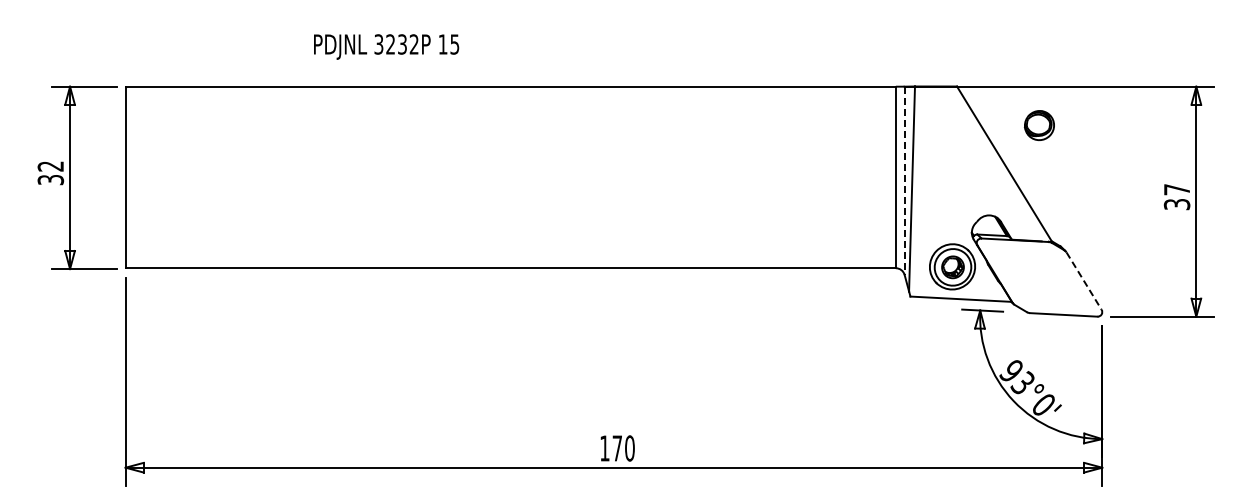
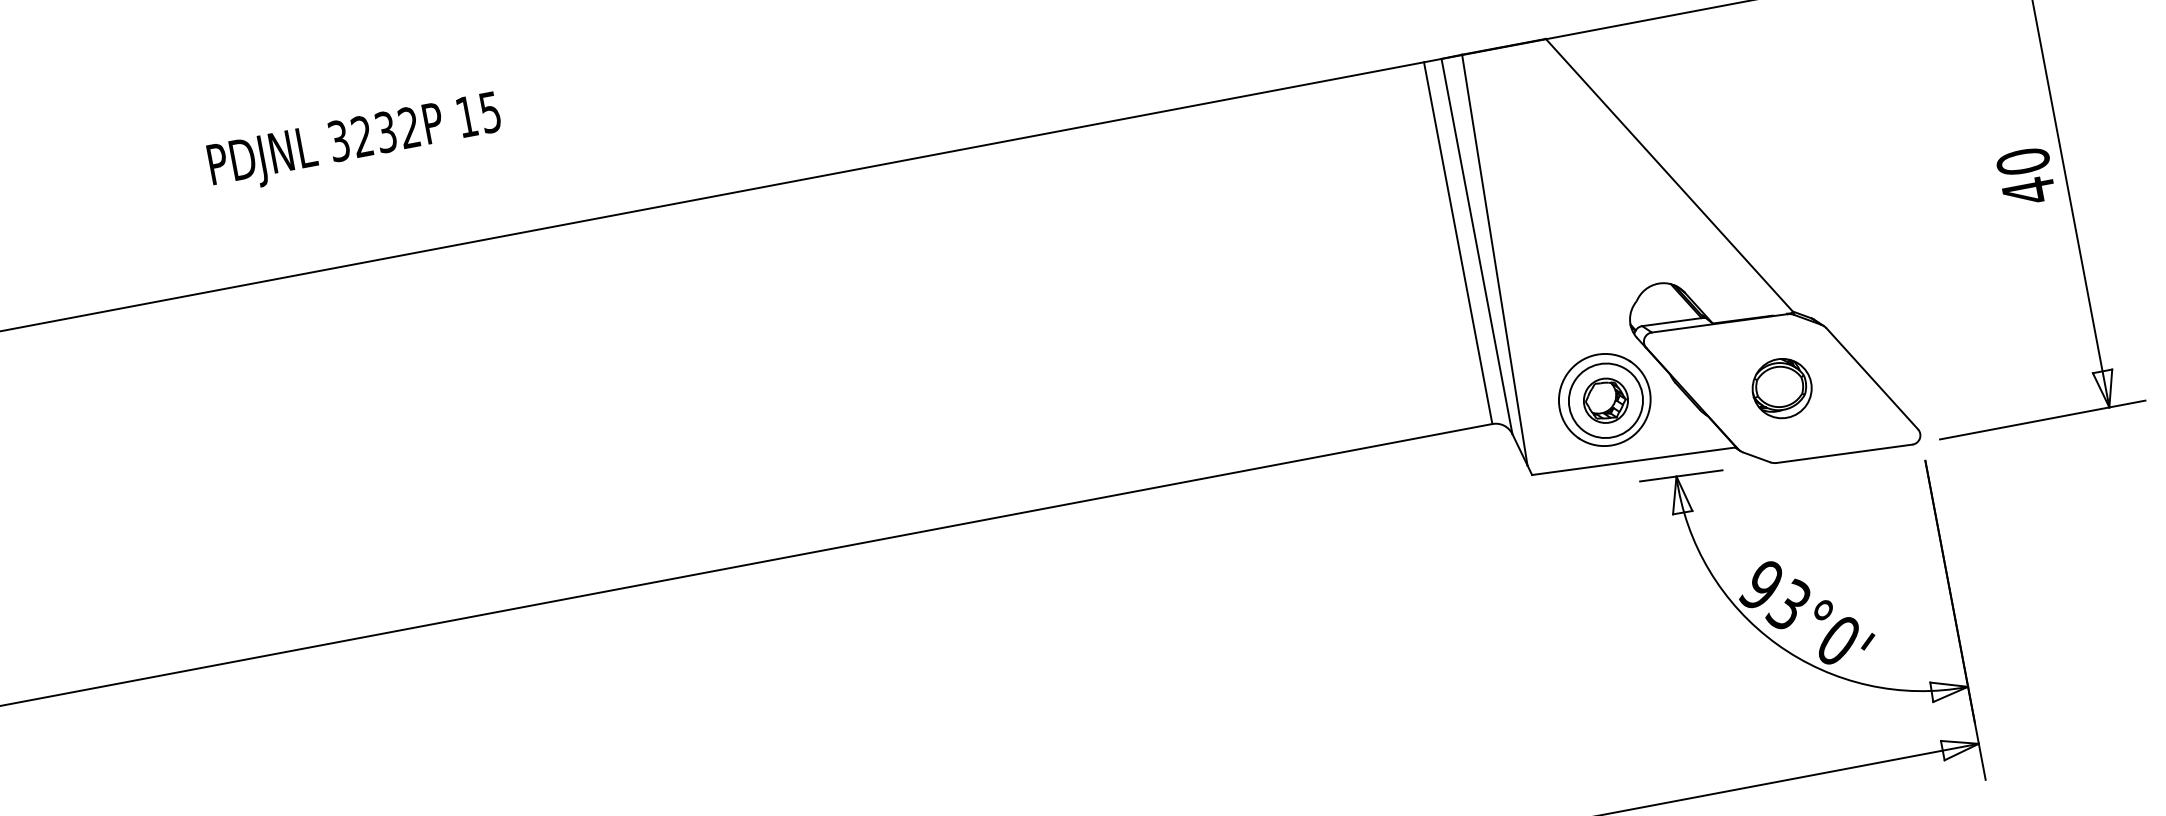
text: (386, 46) -> (354, 142), moved
part: (1039, 125) -> (1782, 388), moved
line: (904, 181) -> (1476, 247), dashed -> solid
text: (1176, 196) -> (2024, 175), 37 -> 40
line: (1084, 281) -> (1873, 379), dashed -> solid

